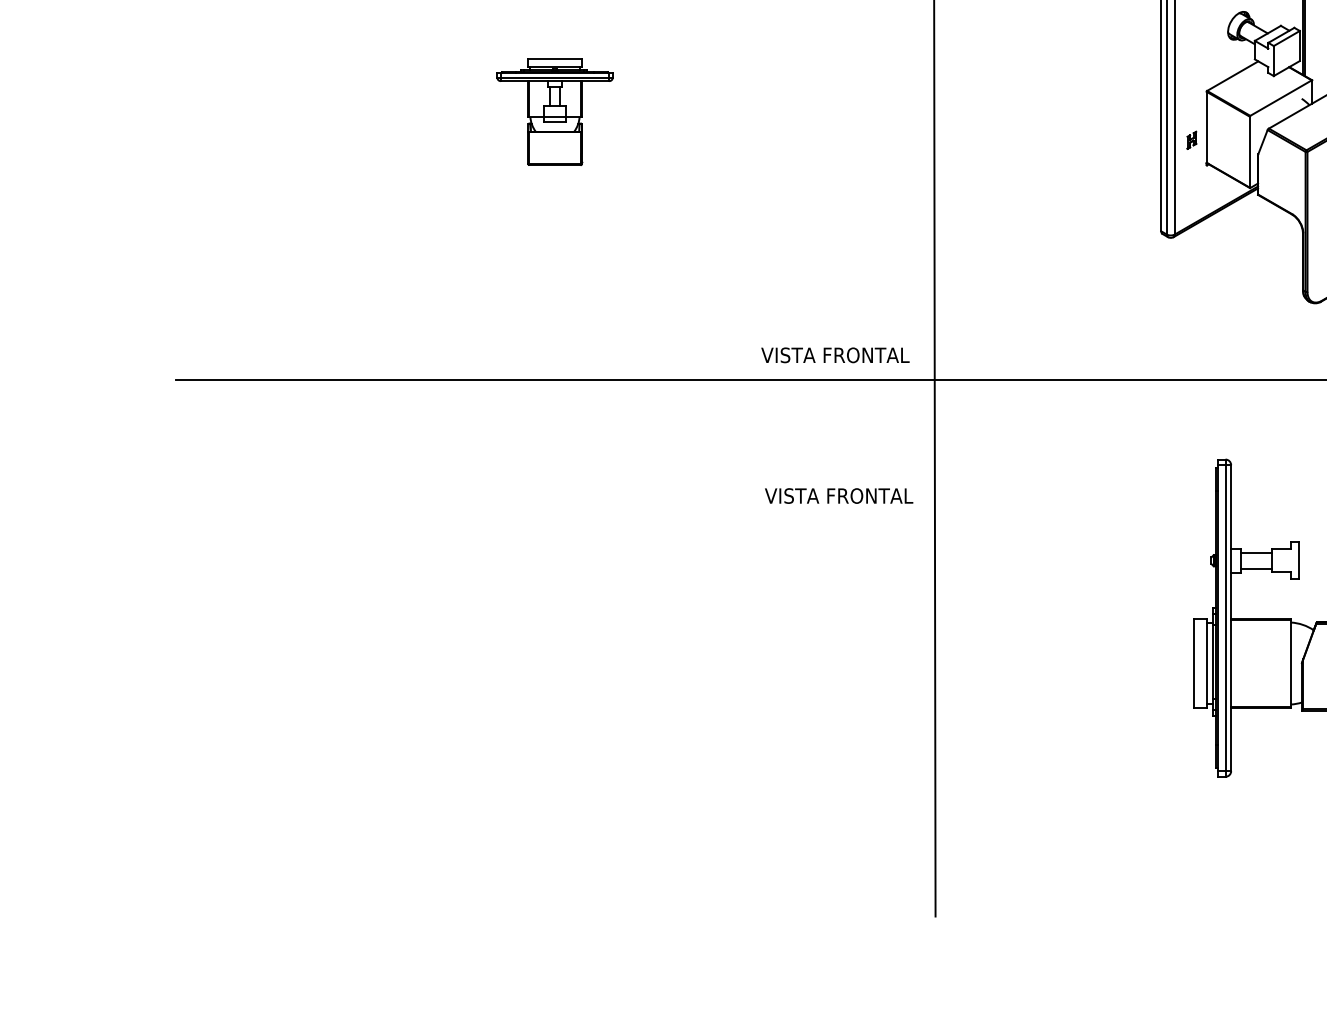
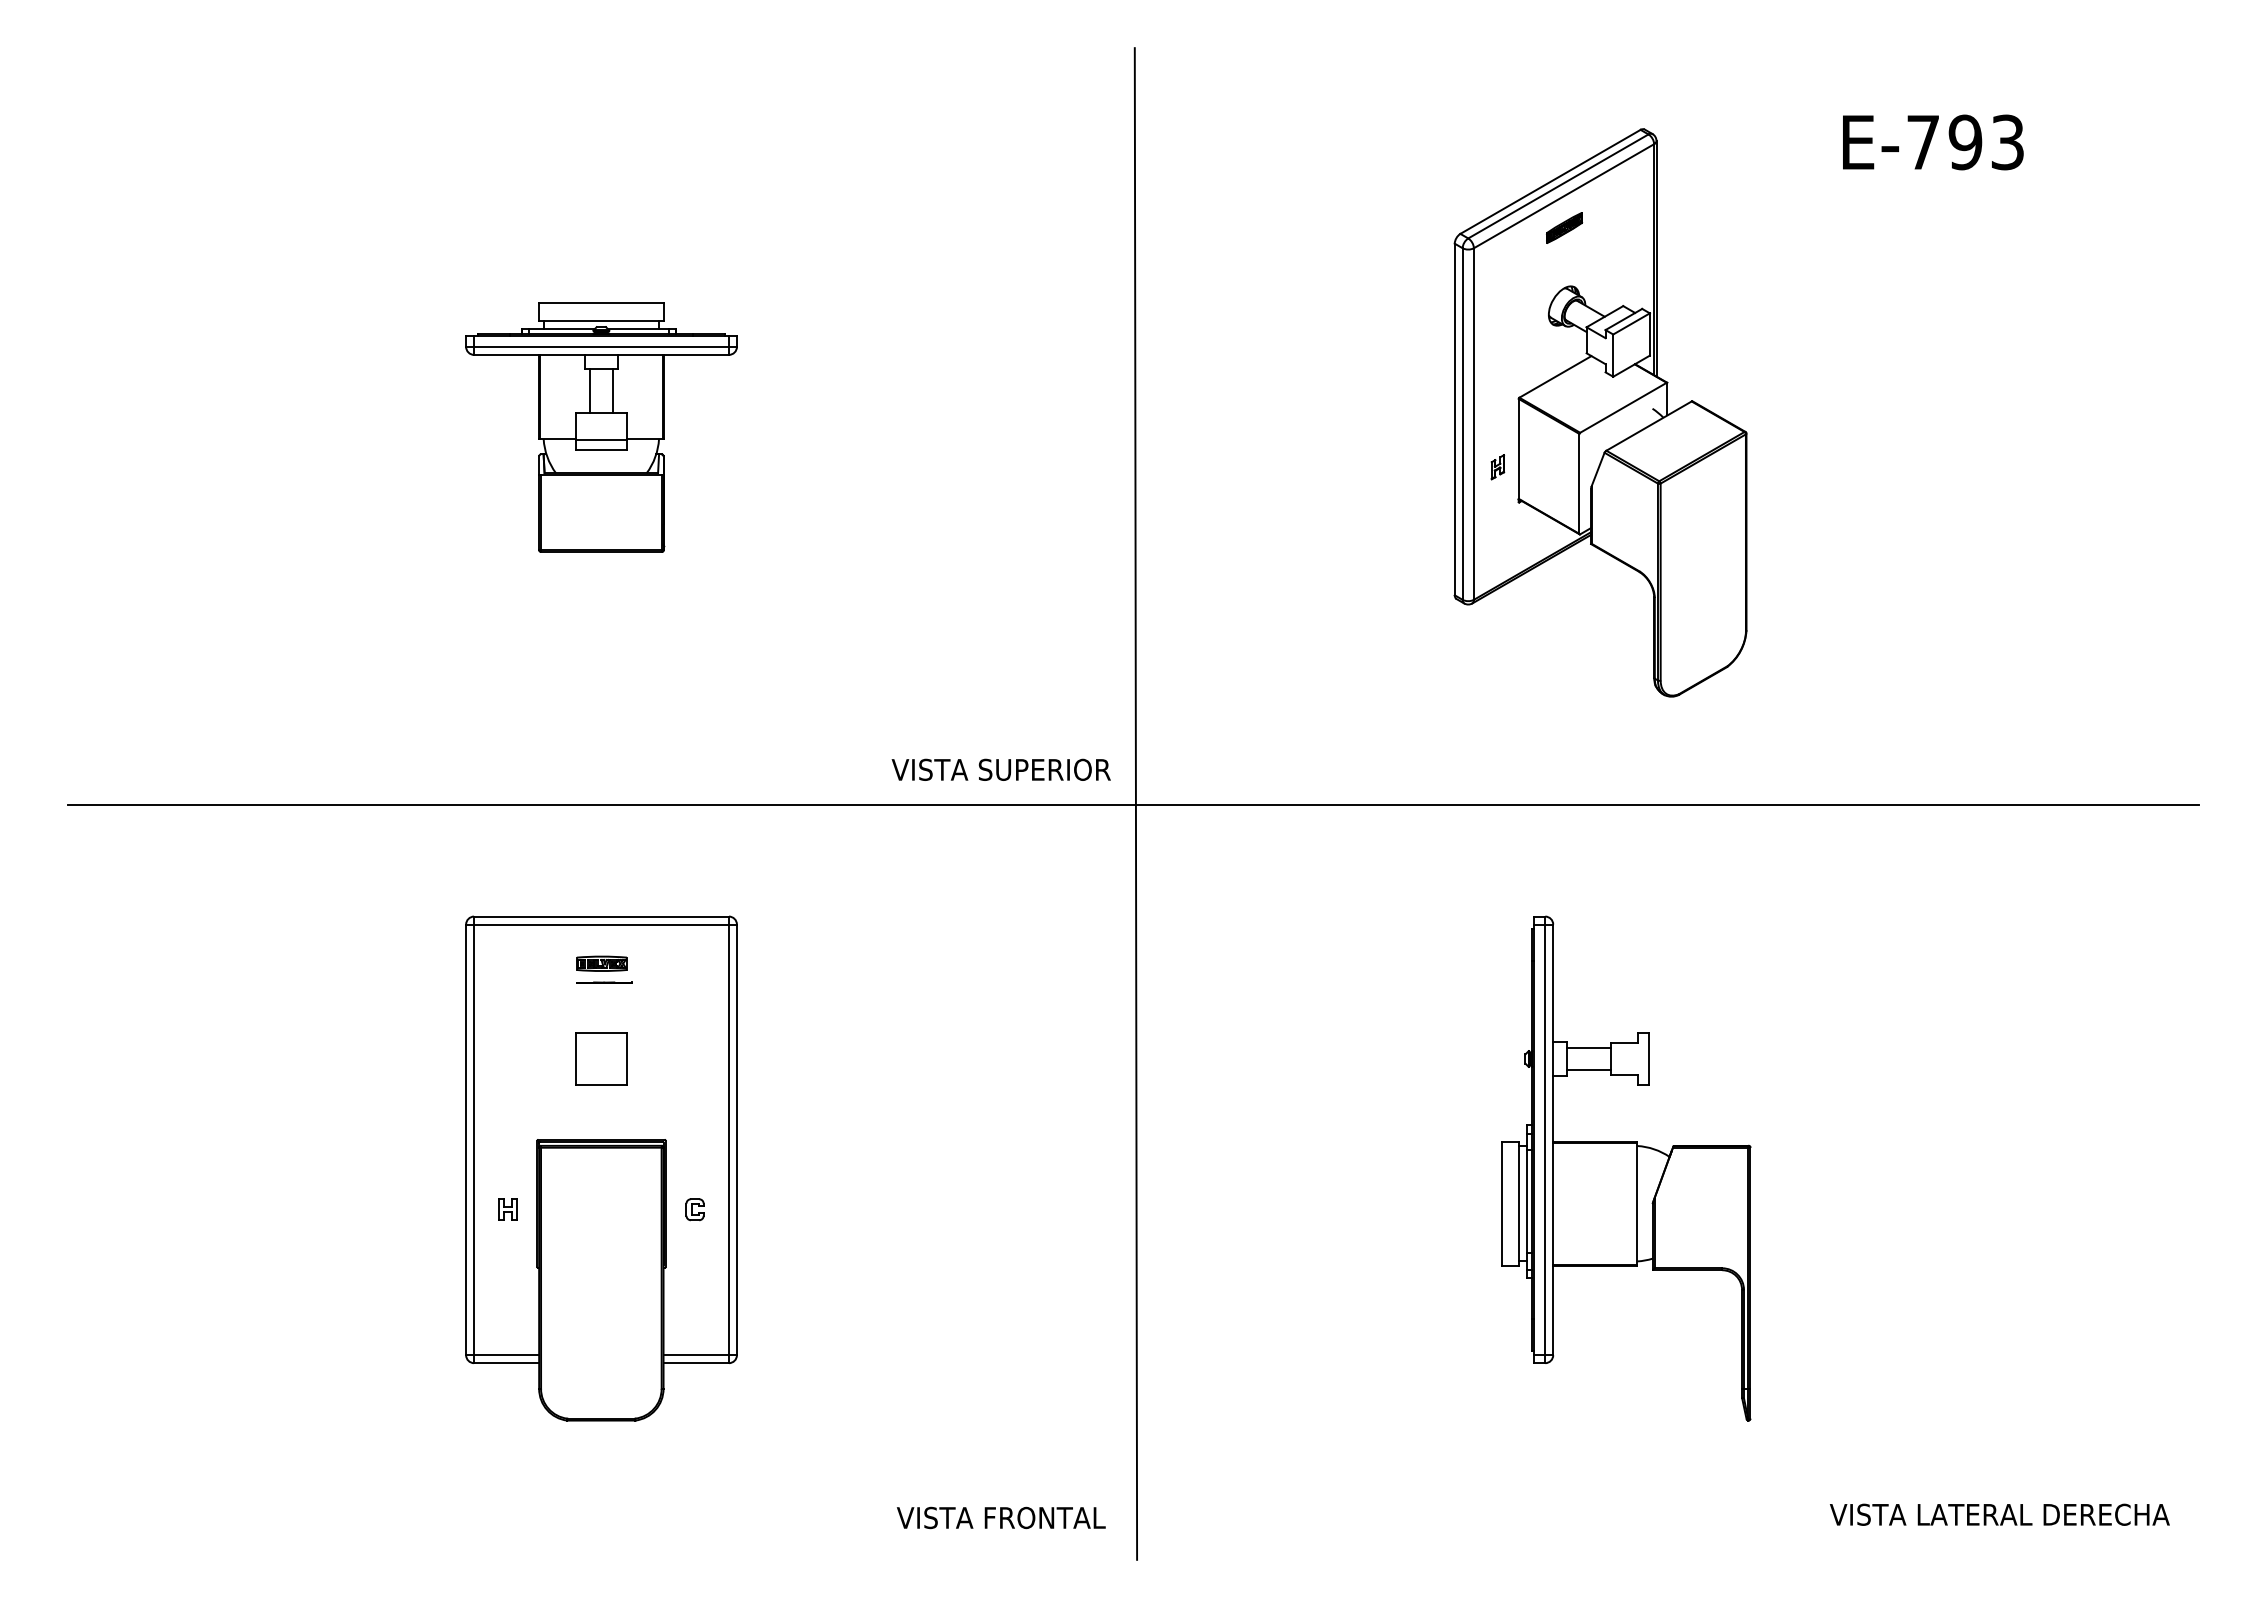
part: (555, 112) -> (601, 427), size x1.67
text: (869, 355) -> (1044, 769), VISTA FRONTAL -> VISTA SUPERIOR
text: (839, 495) -> (1001, 1517), moved
part: (555, 638) -> (601, 1168), added

